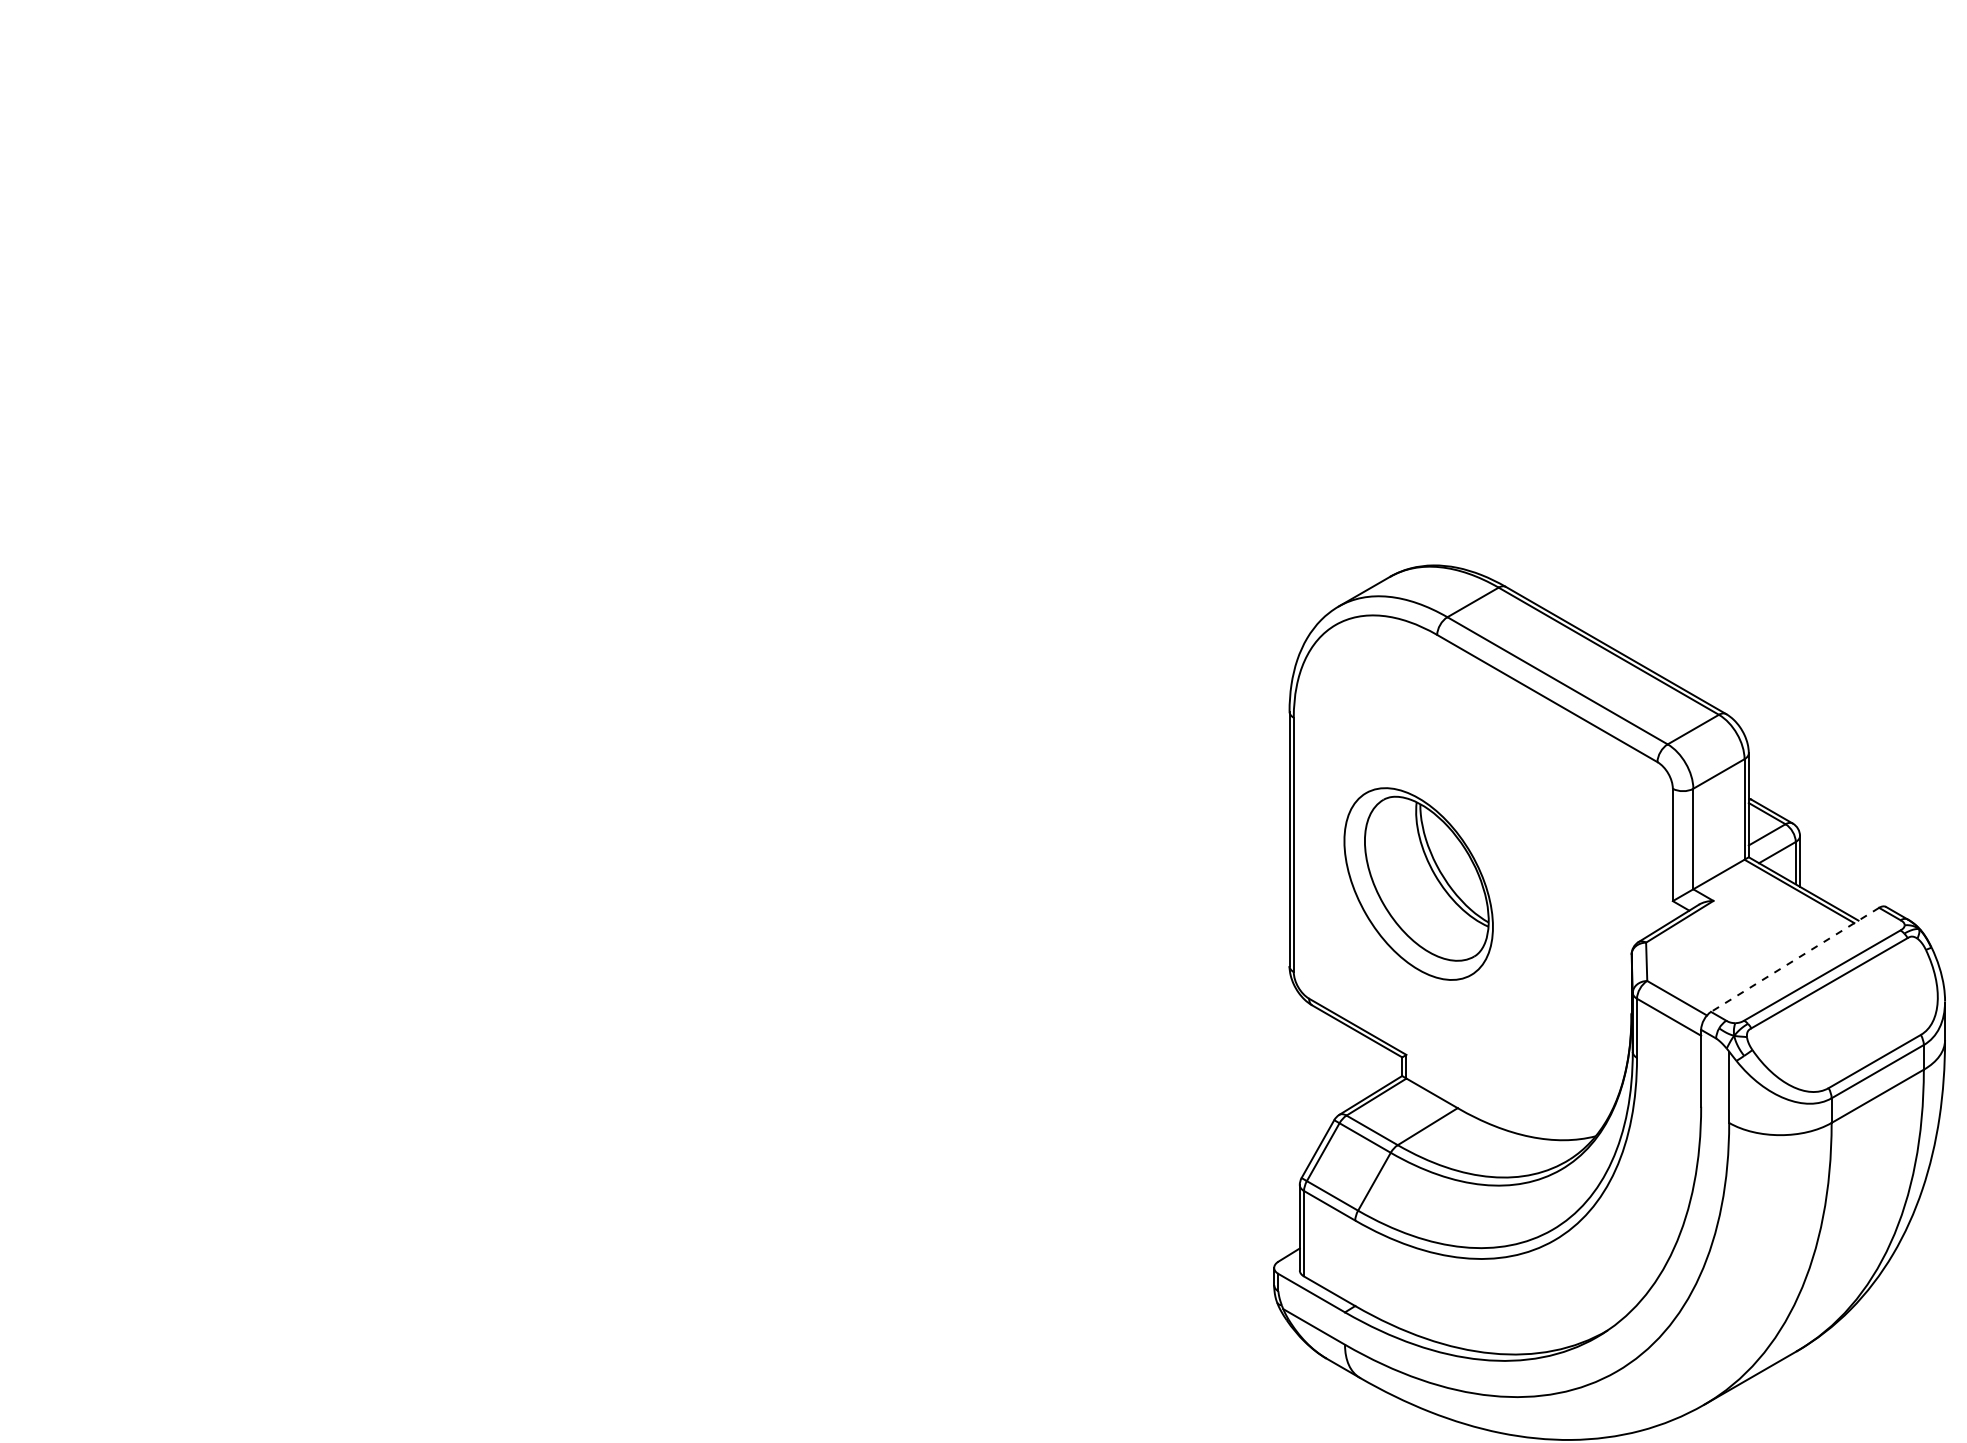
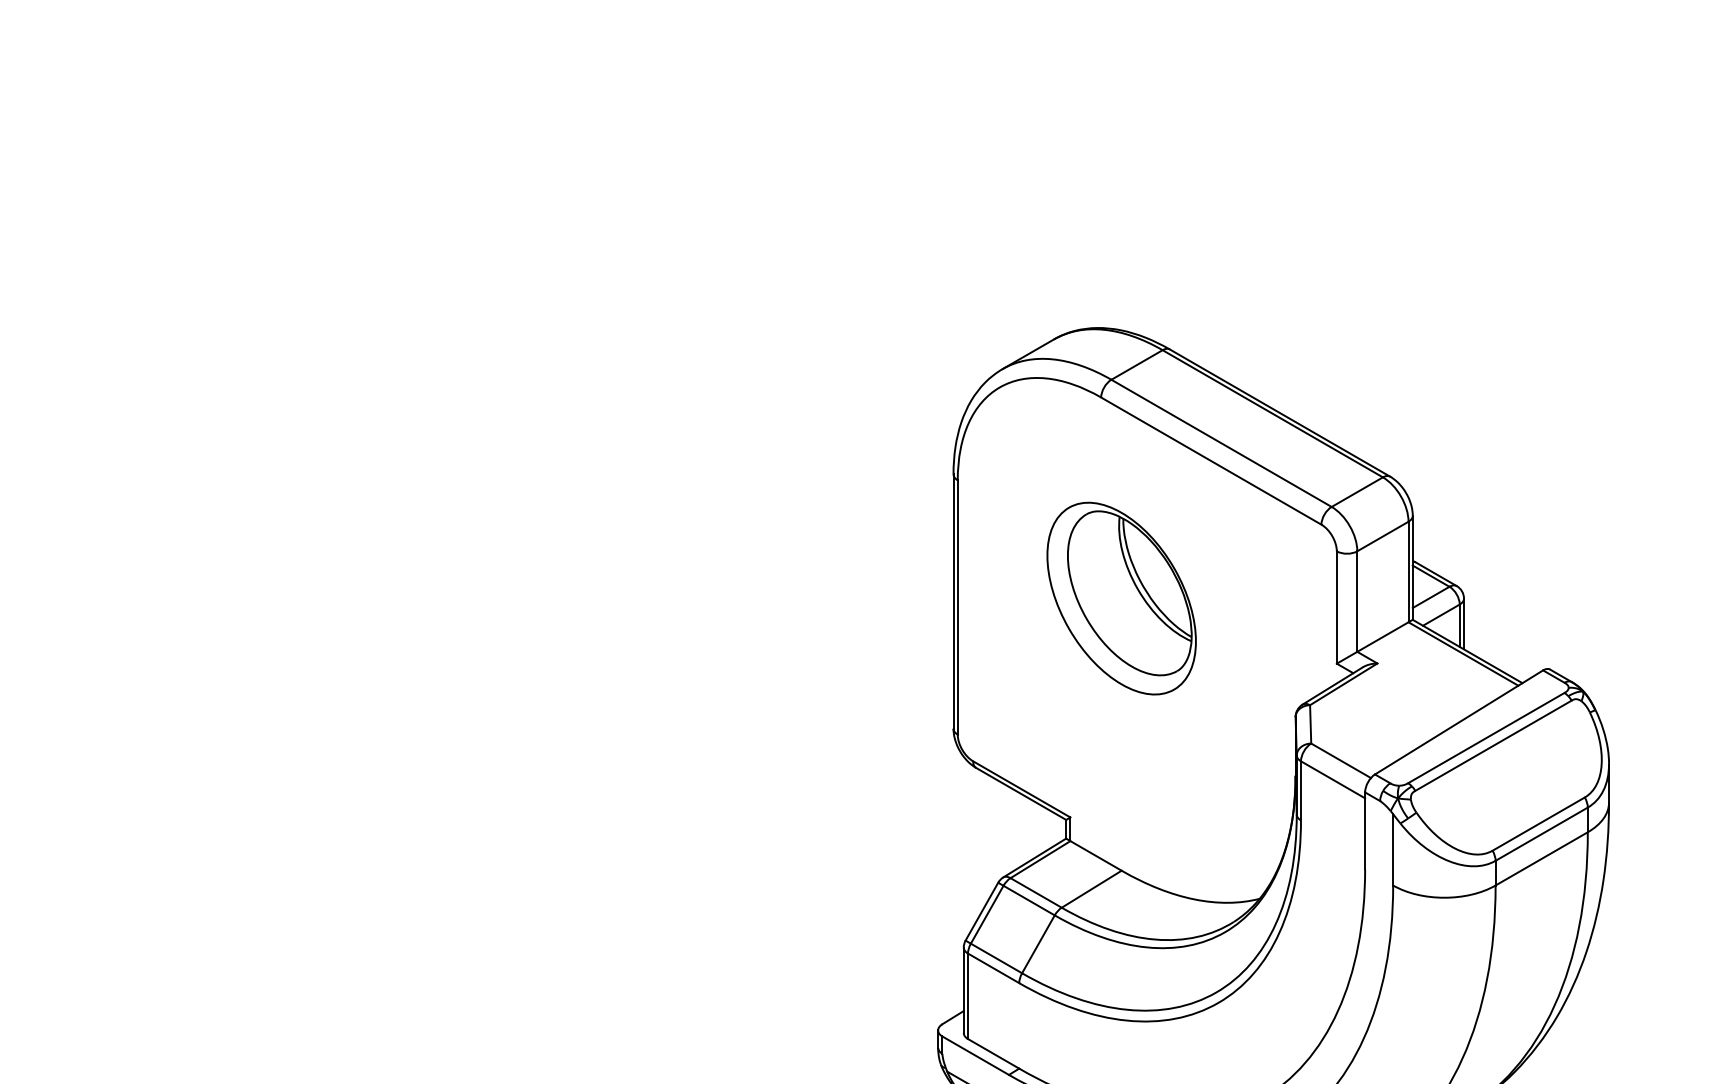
part: (1418, 883) -> (1121, 598), moved
line: (1795, 959) -> (1459, 722), dashed -> solid

